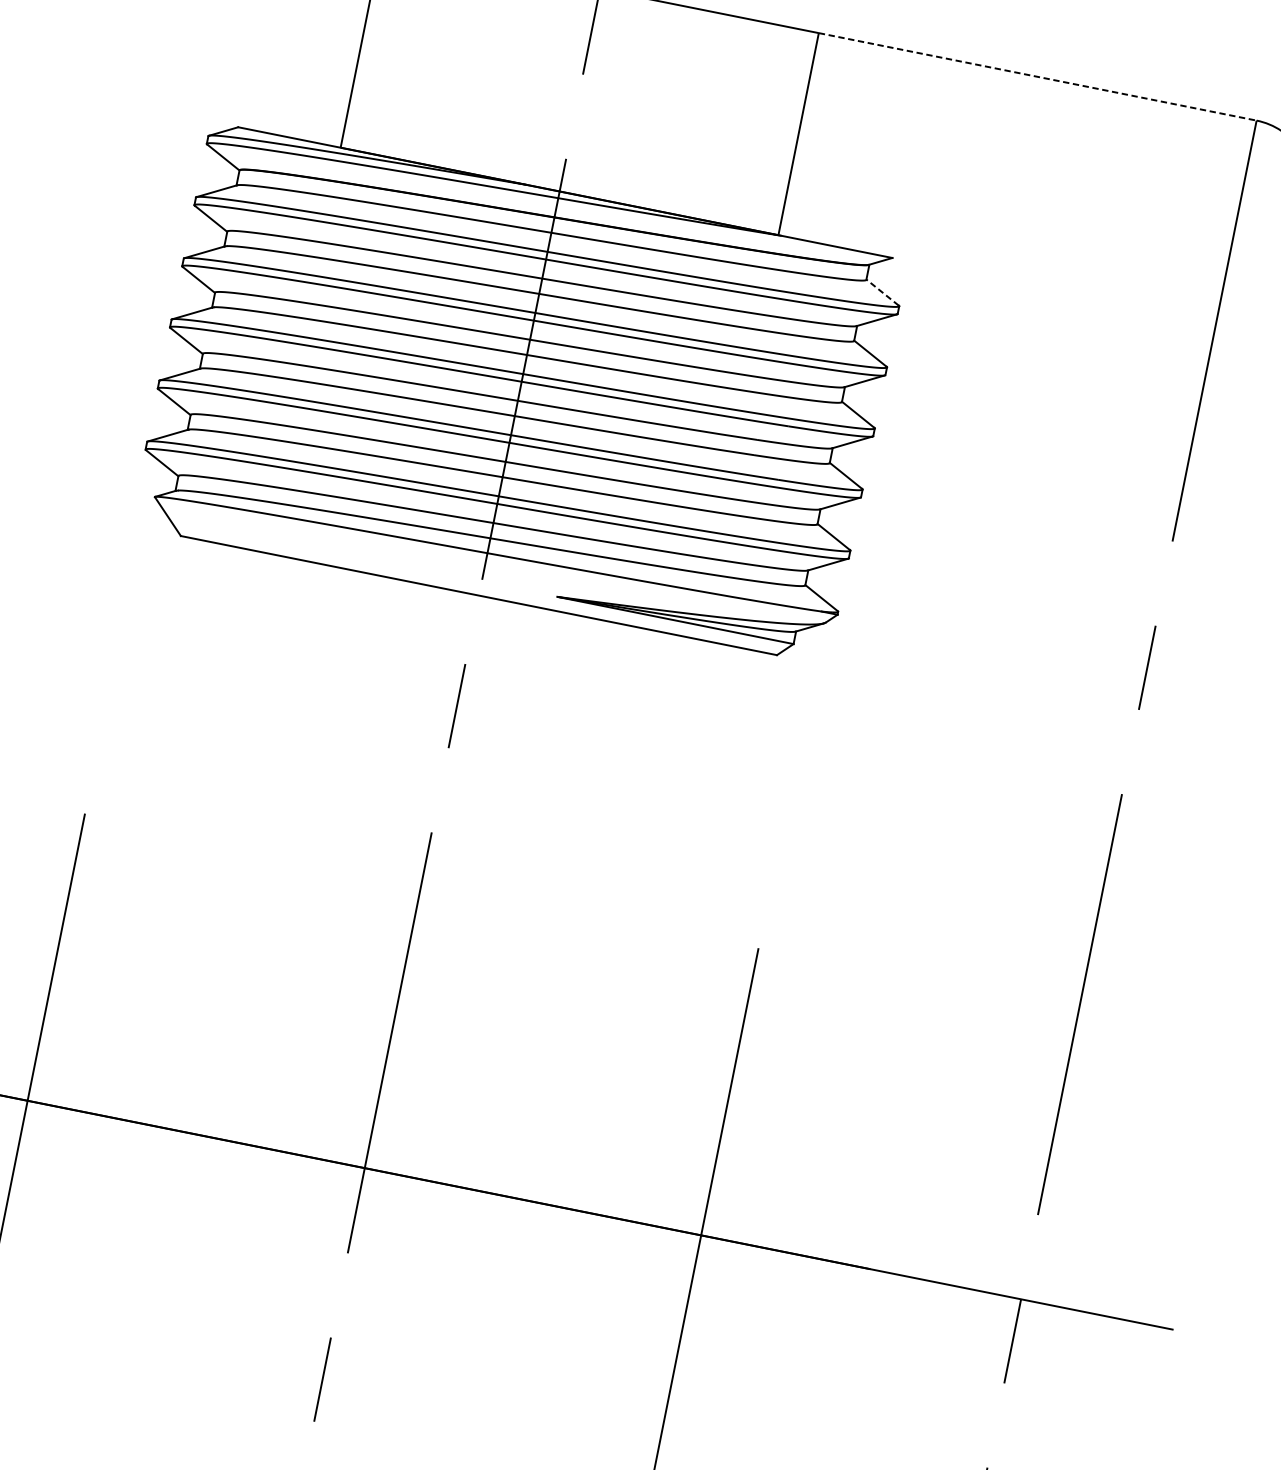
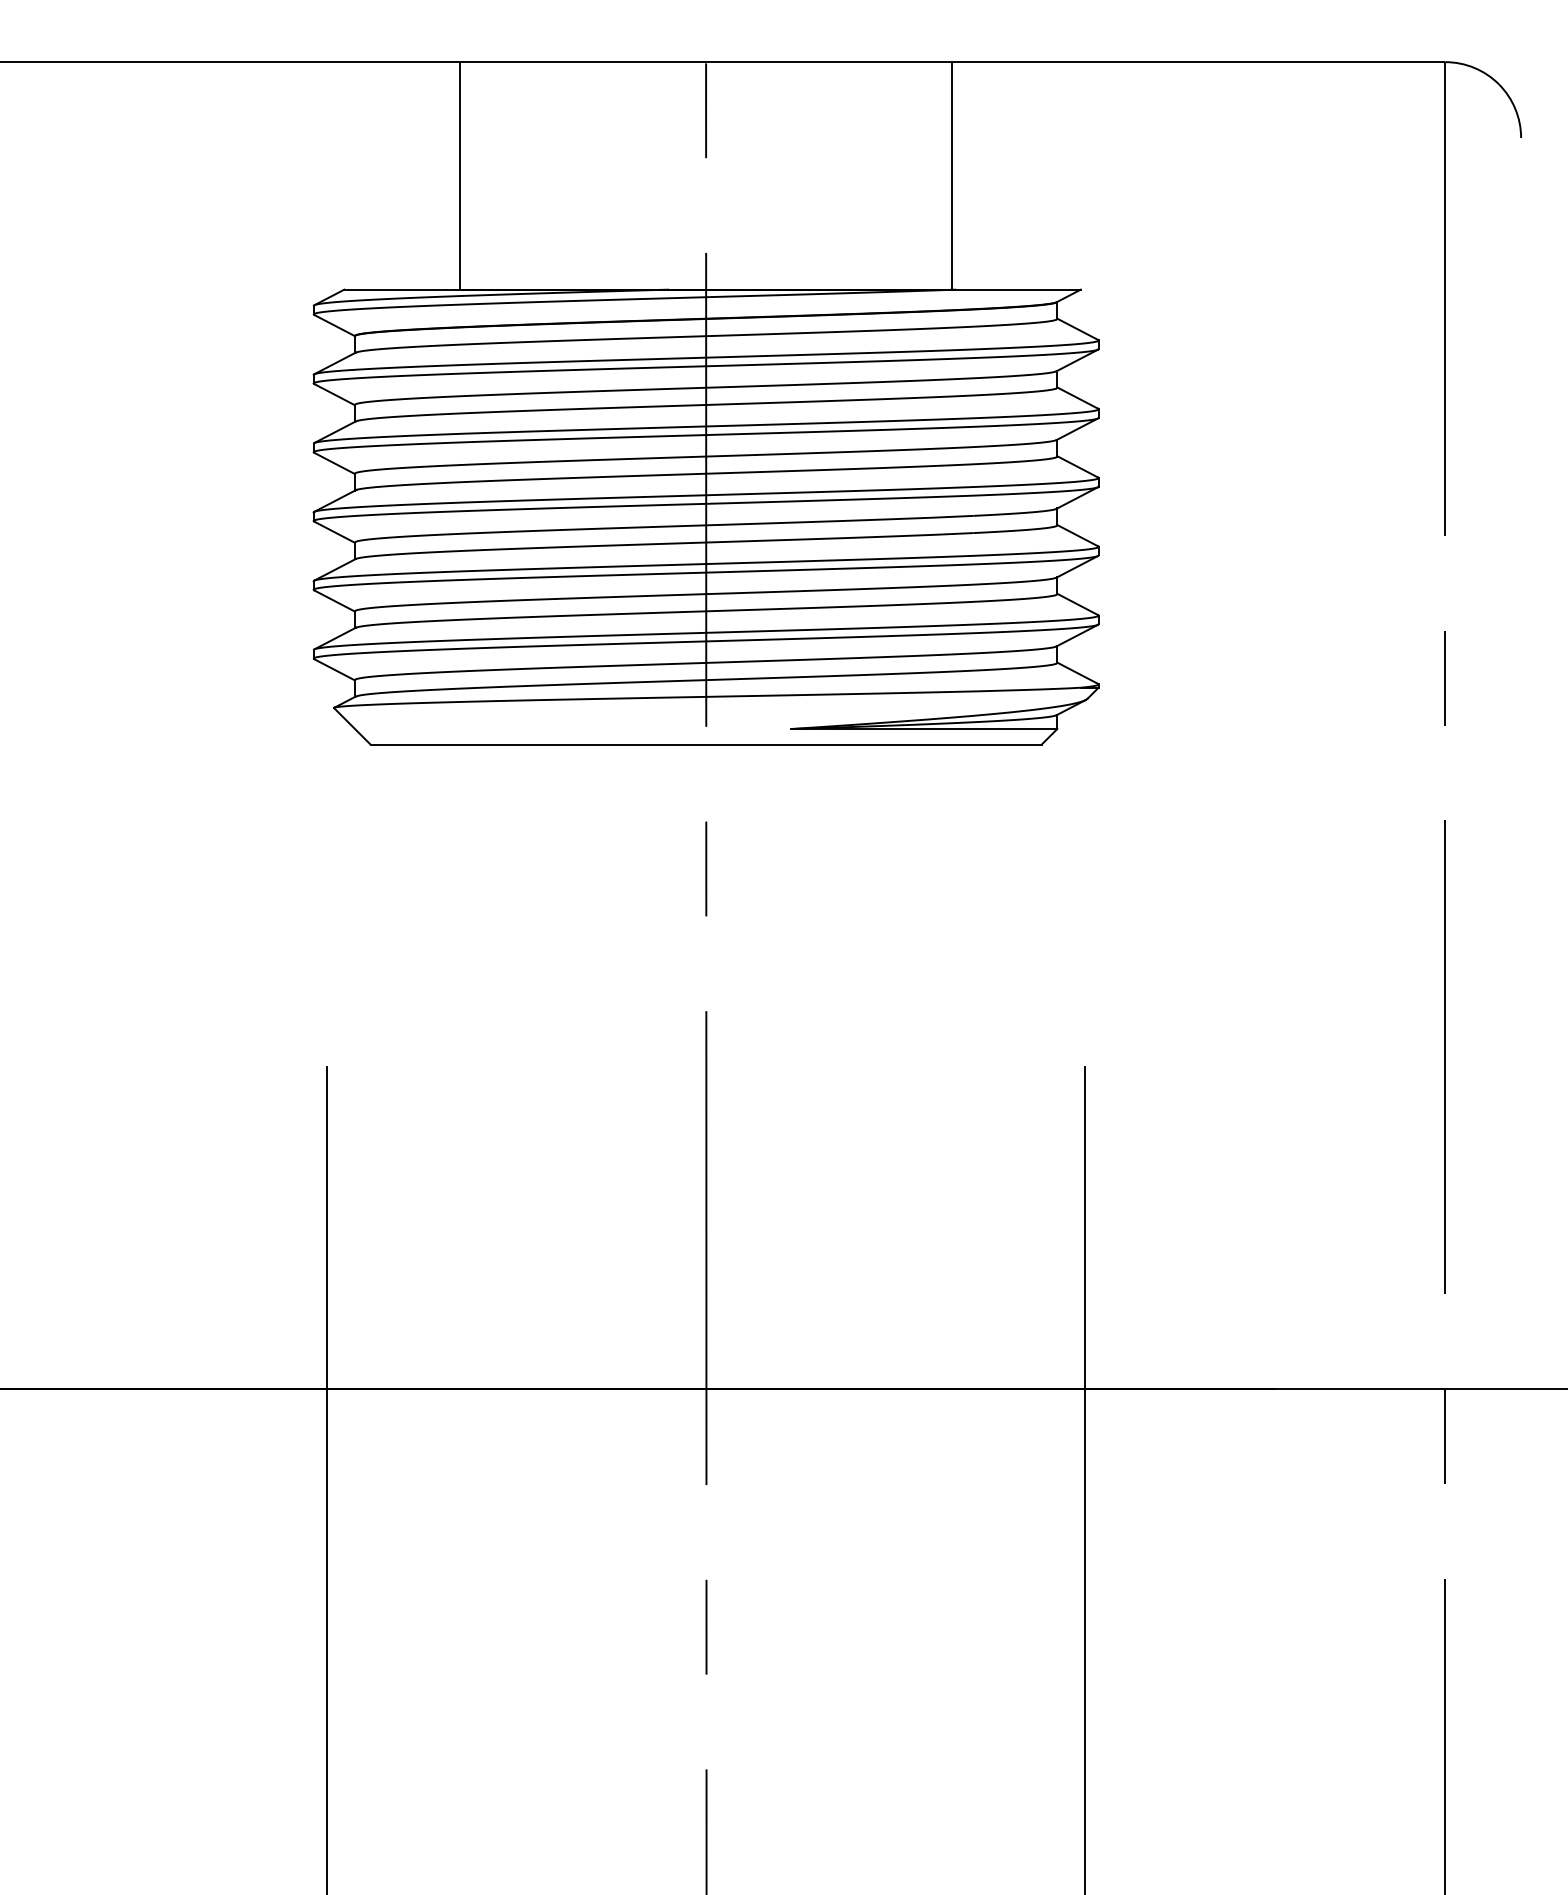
line: (1038, 77) -> (1199, 62), dashed -> solid
line: (882, 292) -> (1077, 329), dashed -> solid

